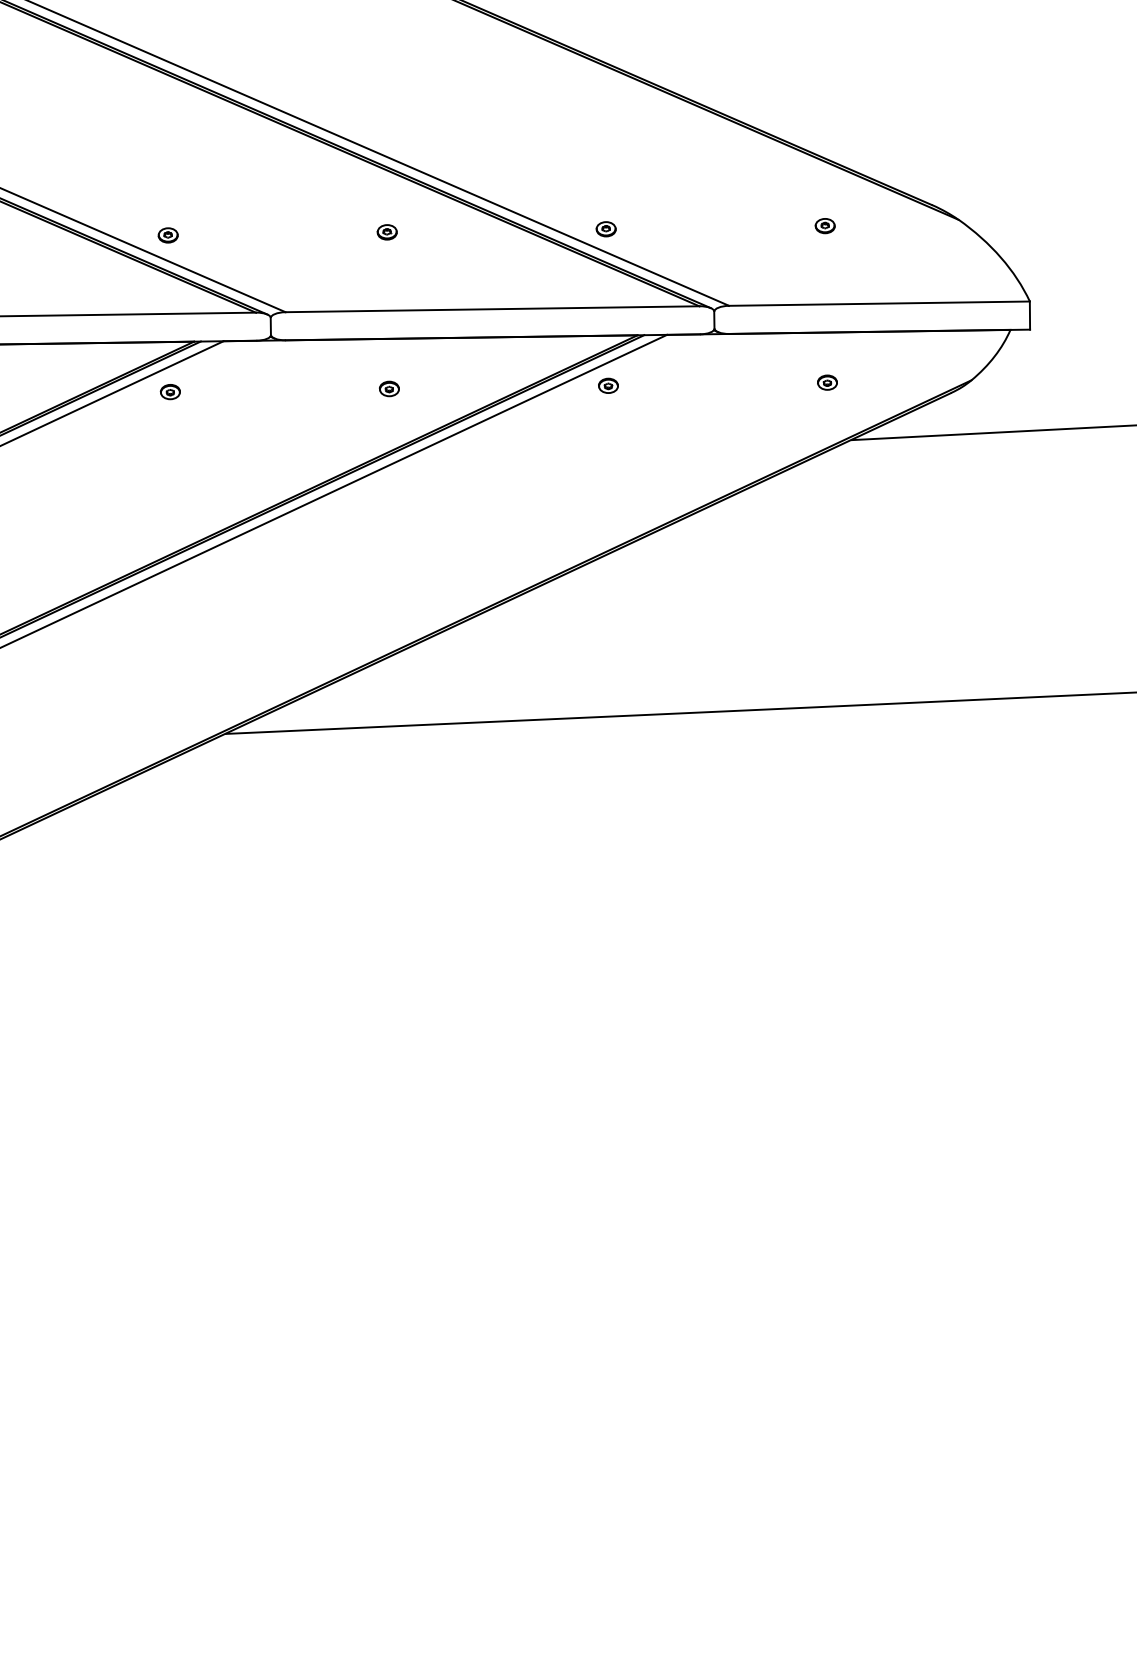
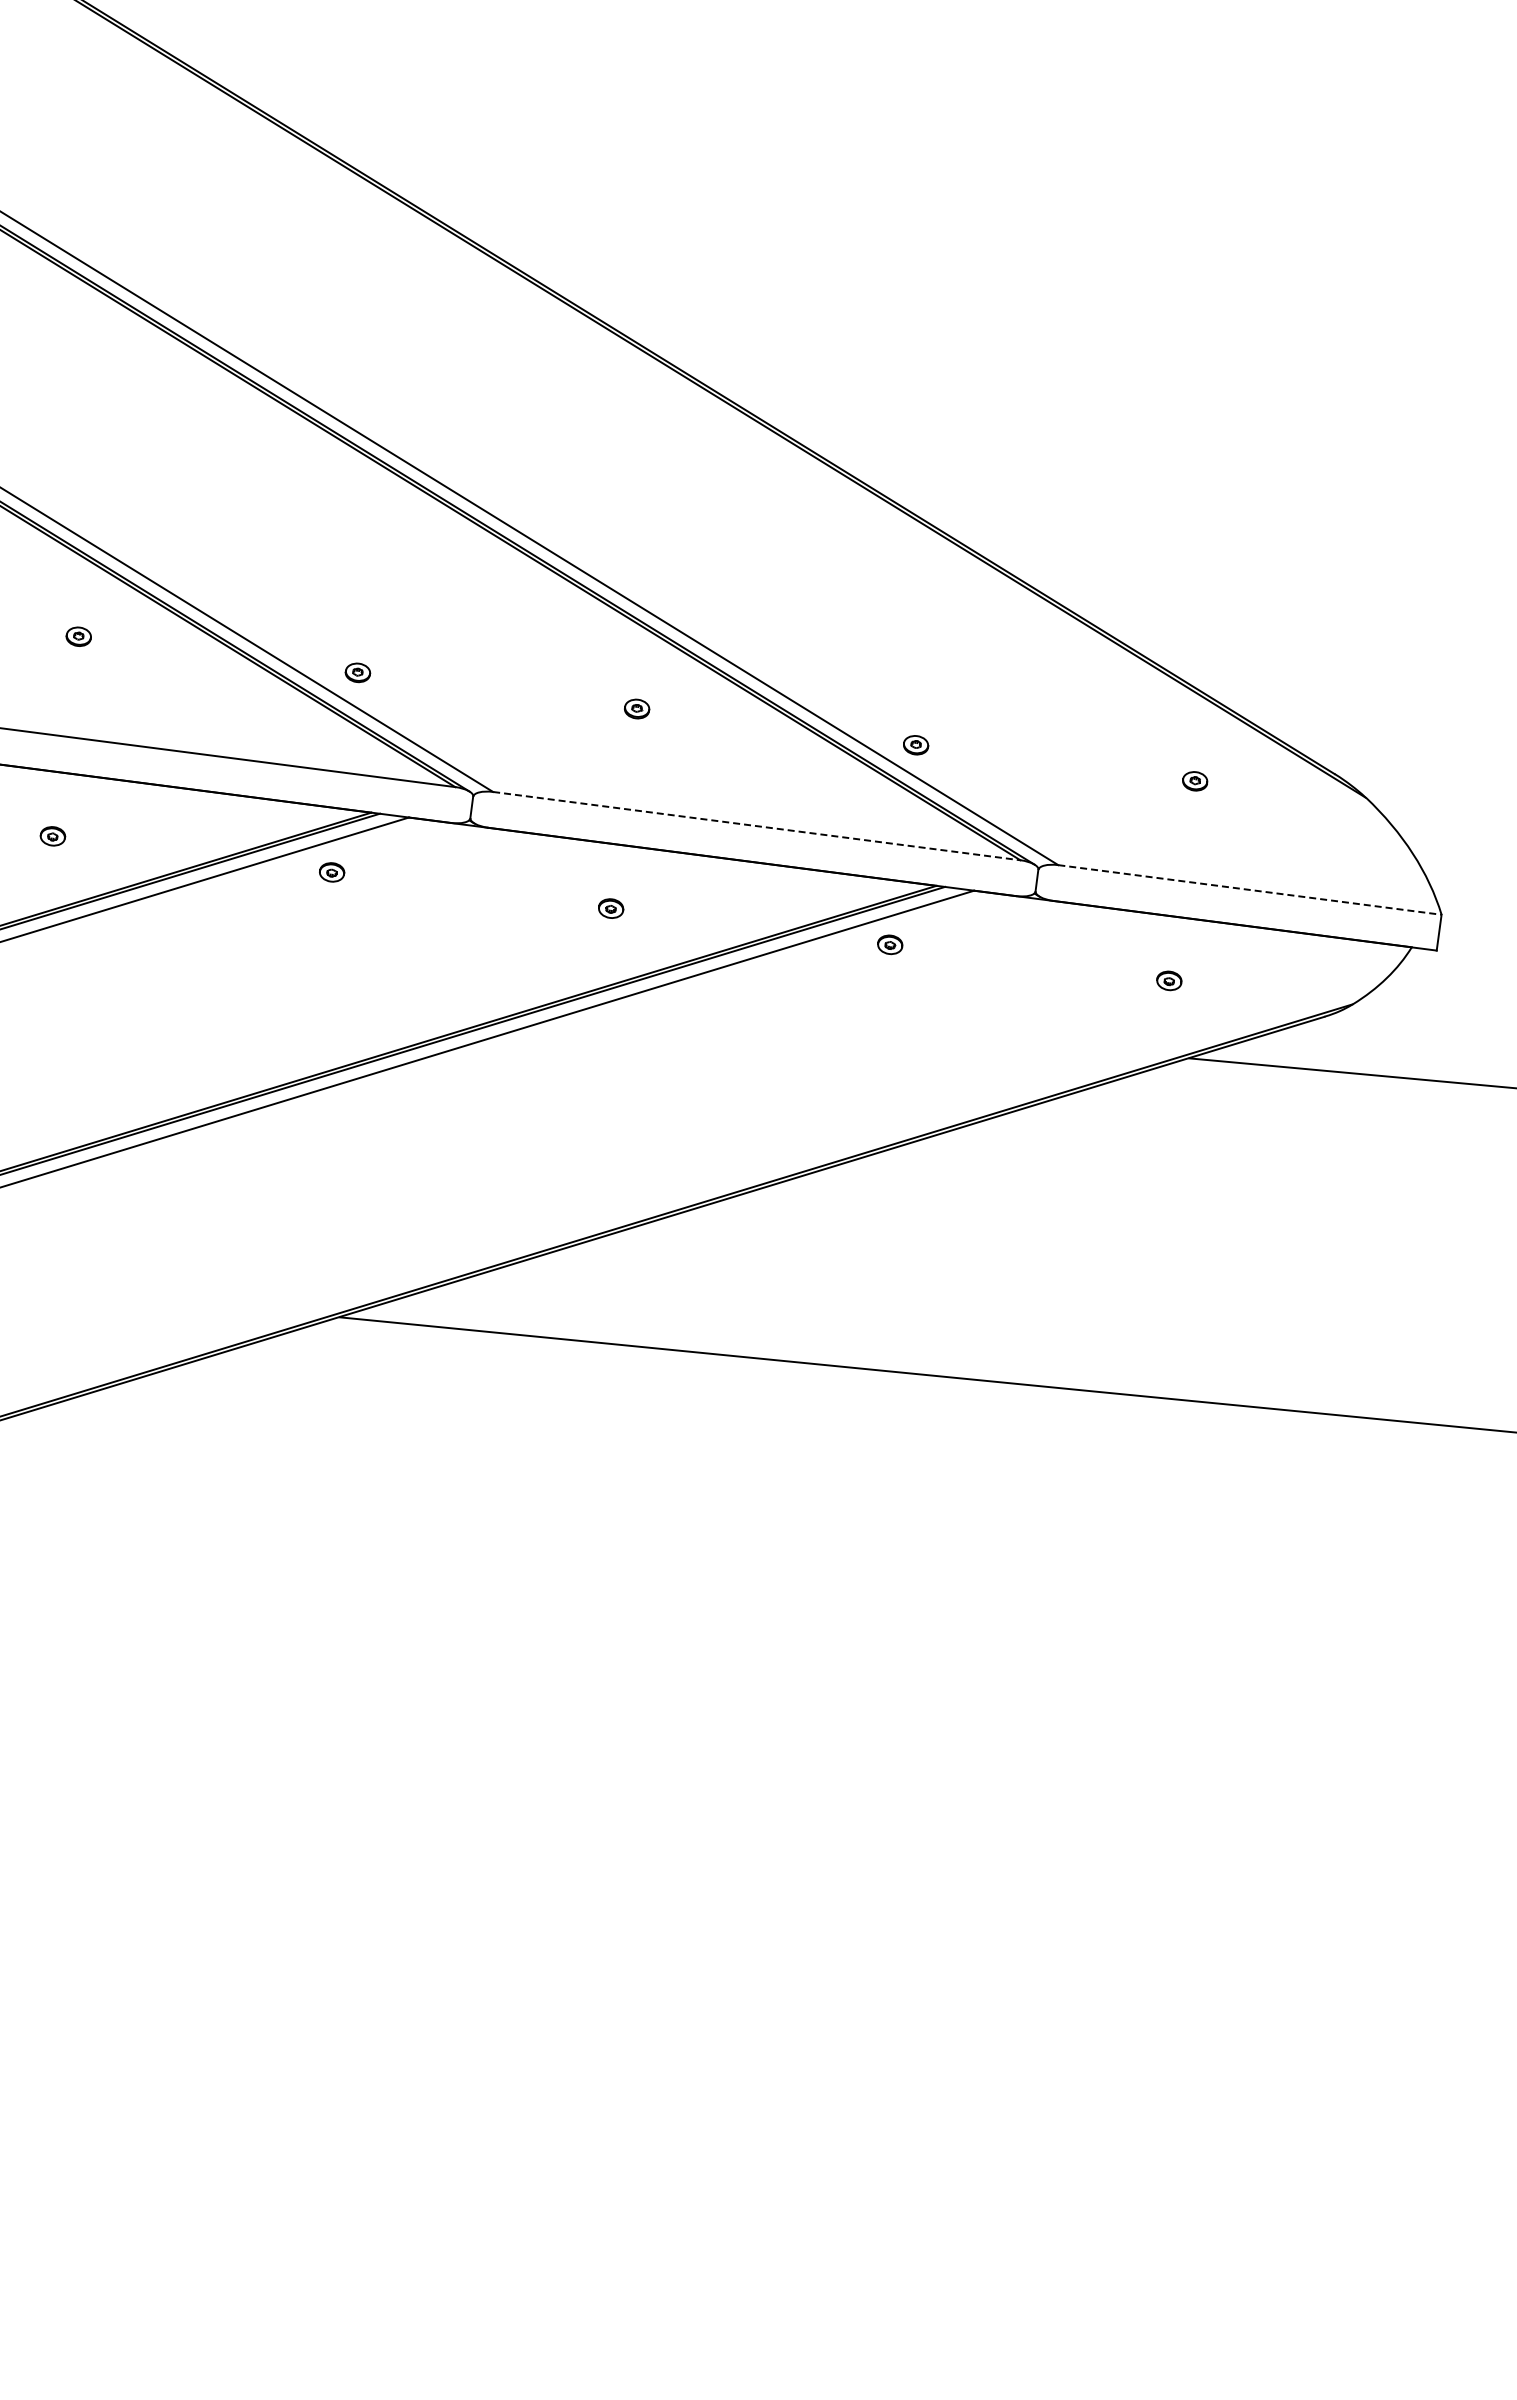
line: (879, 304) -> (1250, 890), solid -> dashed
line: (492, 309) -> (756, 826), solid -> dashed

